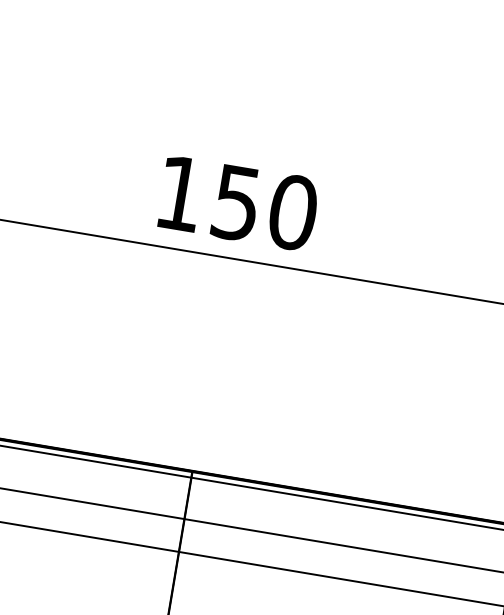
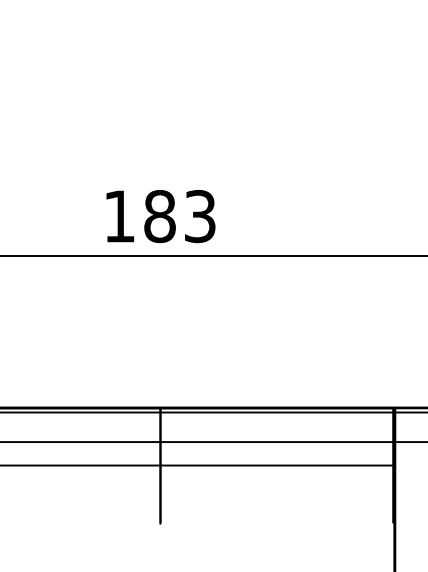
text: (265, 207) -> (180, 216), 150 -> 183

